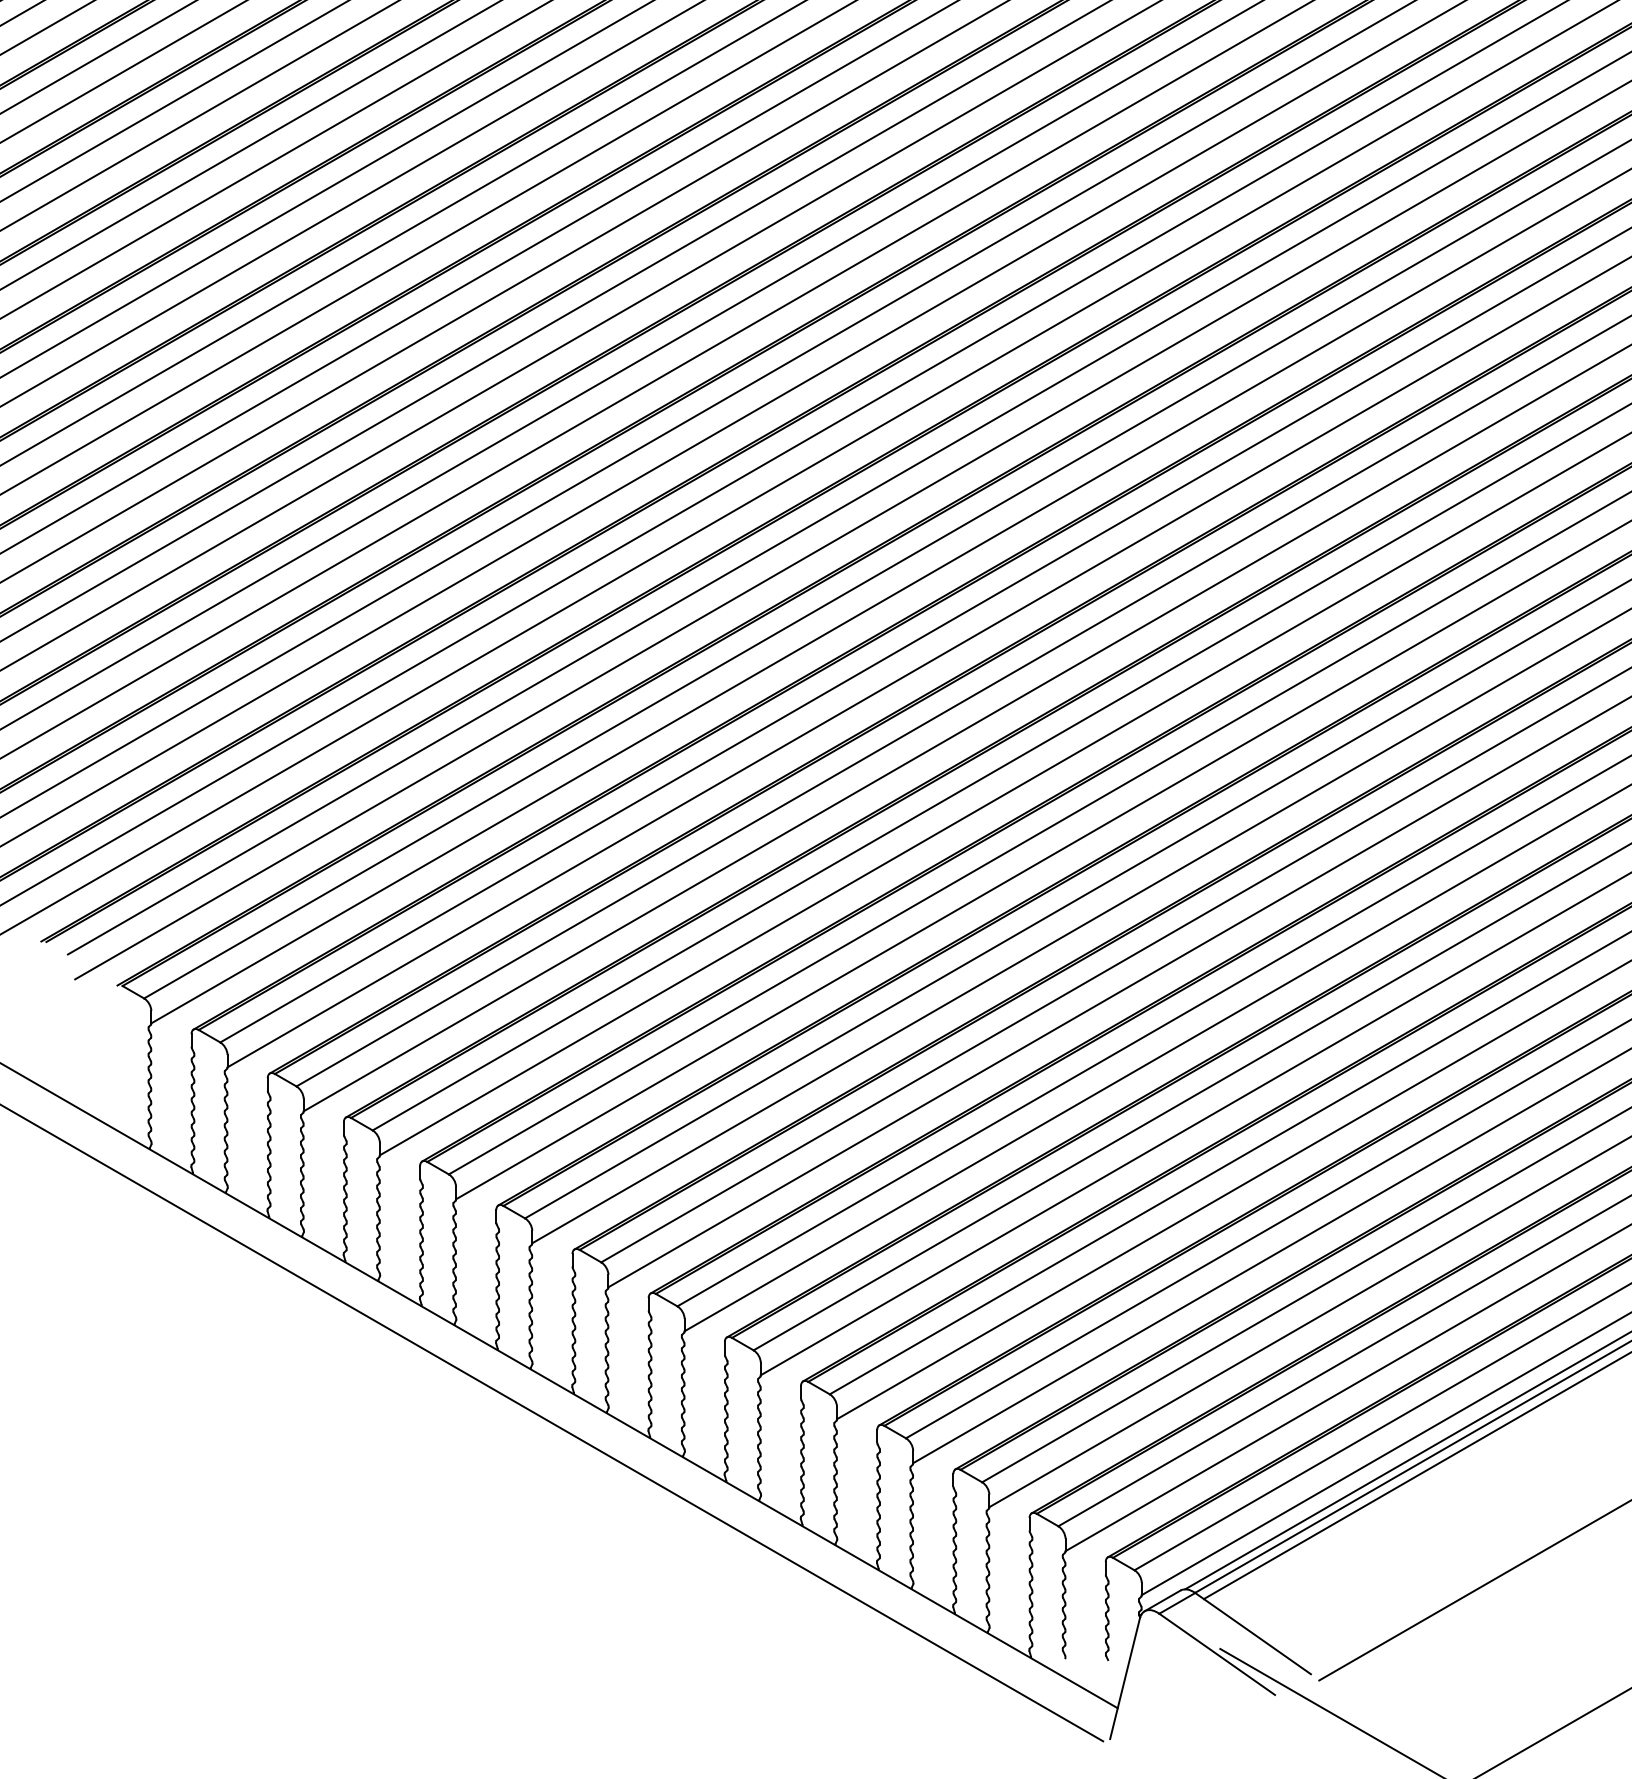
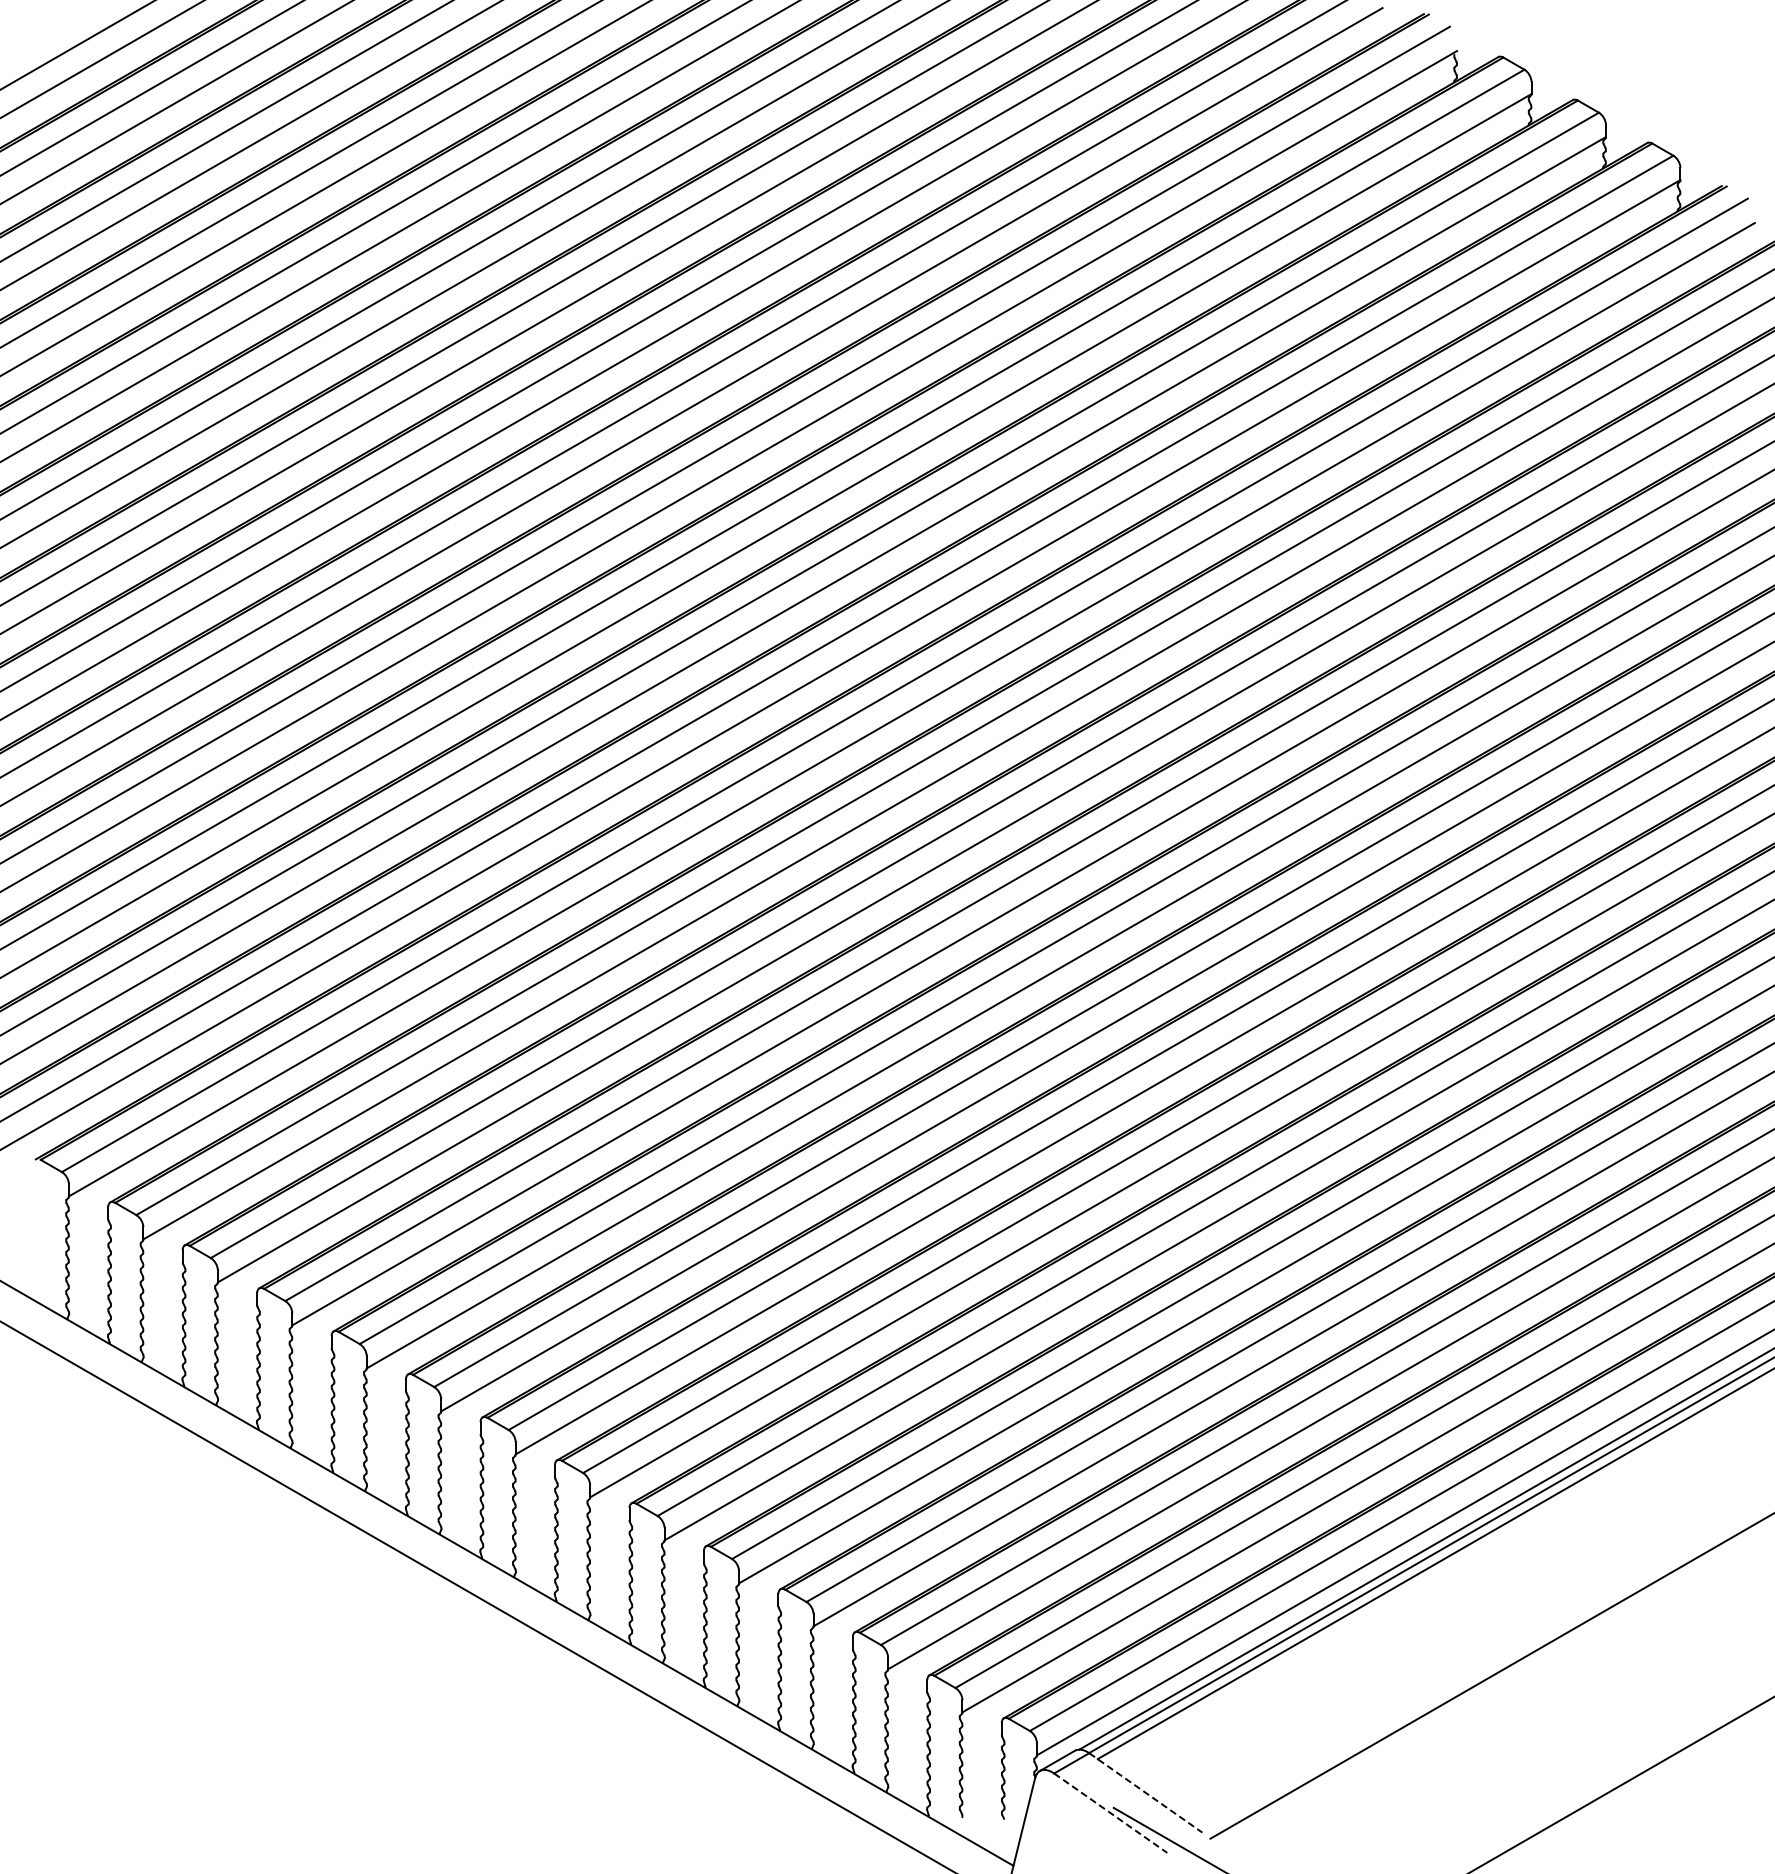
line: (1253, 1634) -> (1146, 1793), solid -> dashed
line: (1218, 1654) -> (1111, 1813), solid -> dashed

